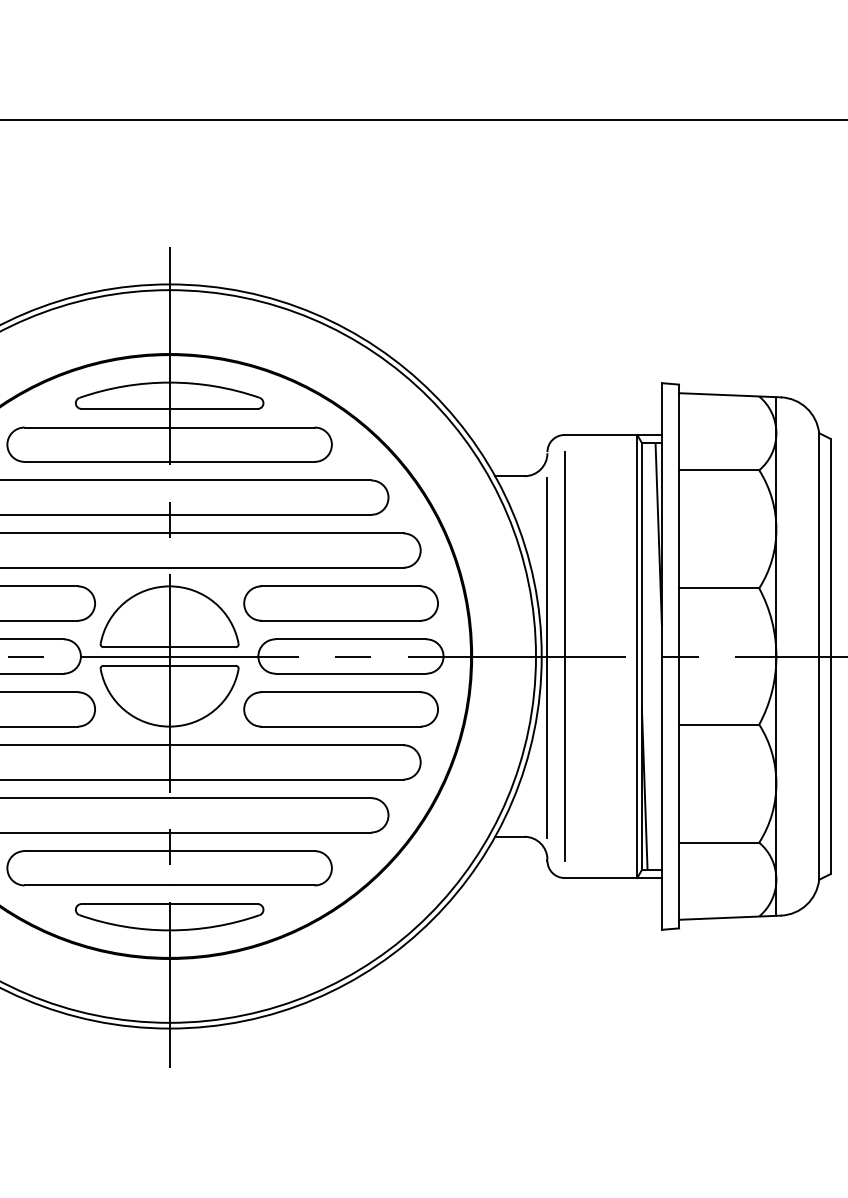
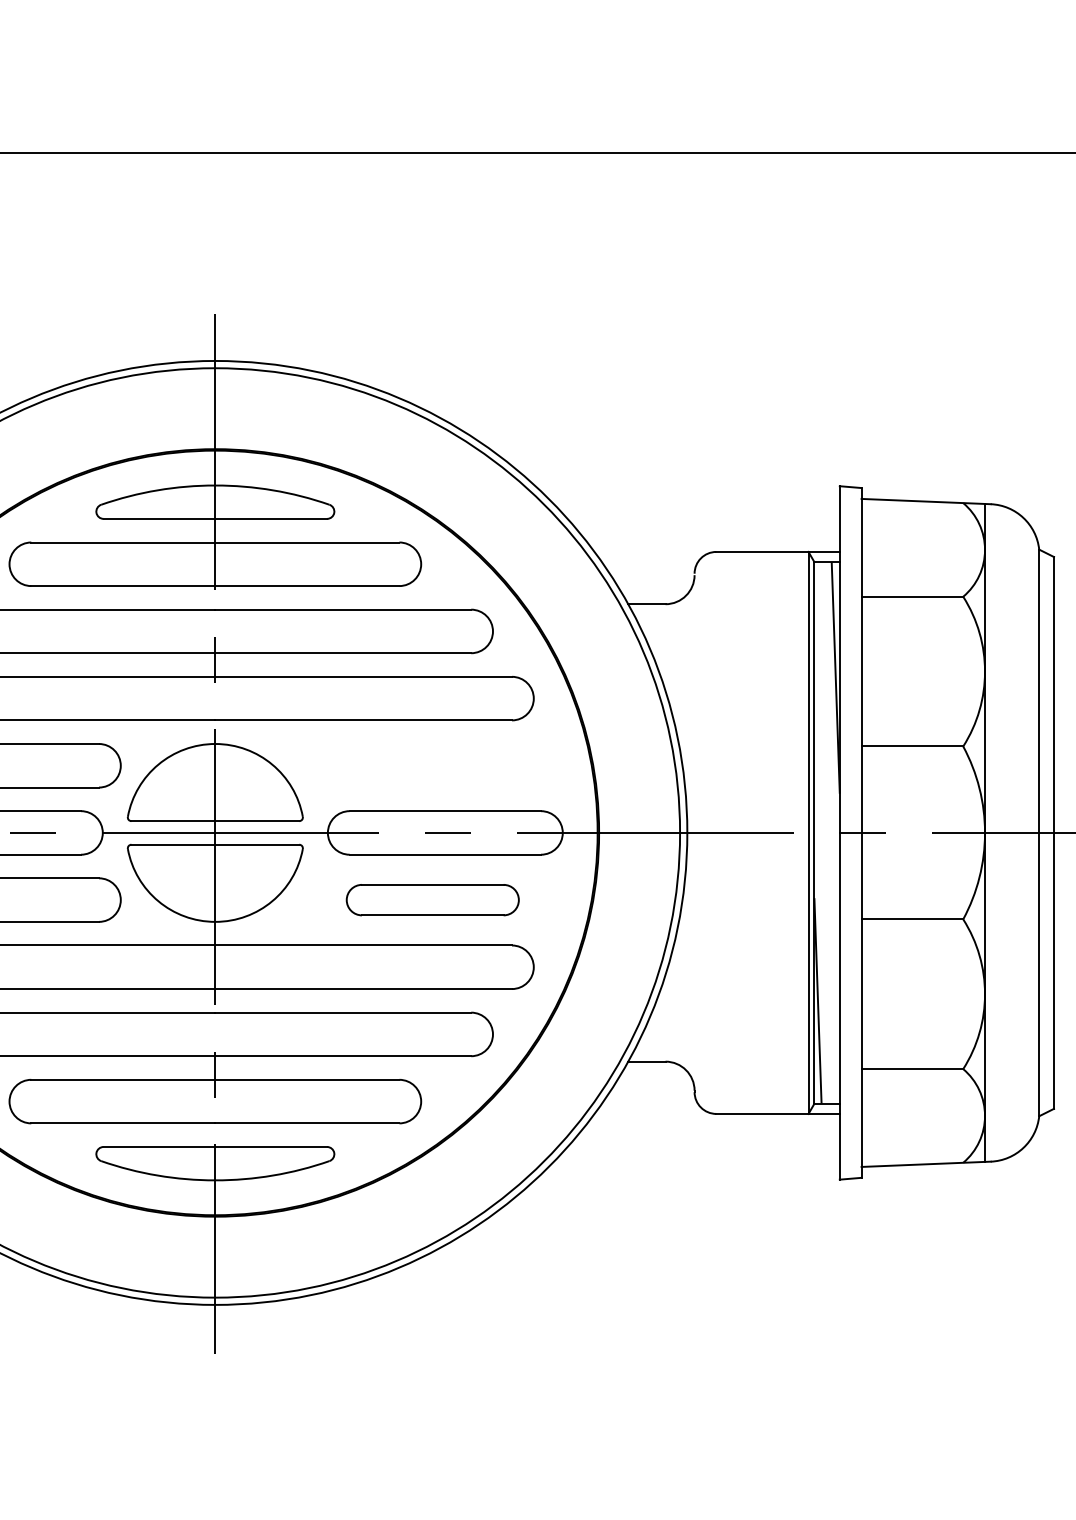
part: (340, 603) -> (432, 765), removed
line: (564, 656) -> (716, 832), removed
line: (547, 658) -> (694, 835), removed
part: (340, 709) -> (432, 900), size x0.7

